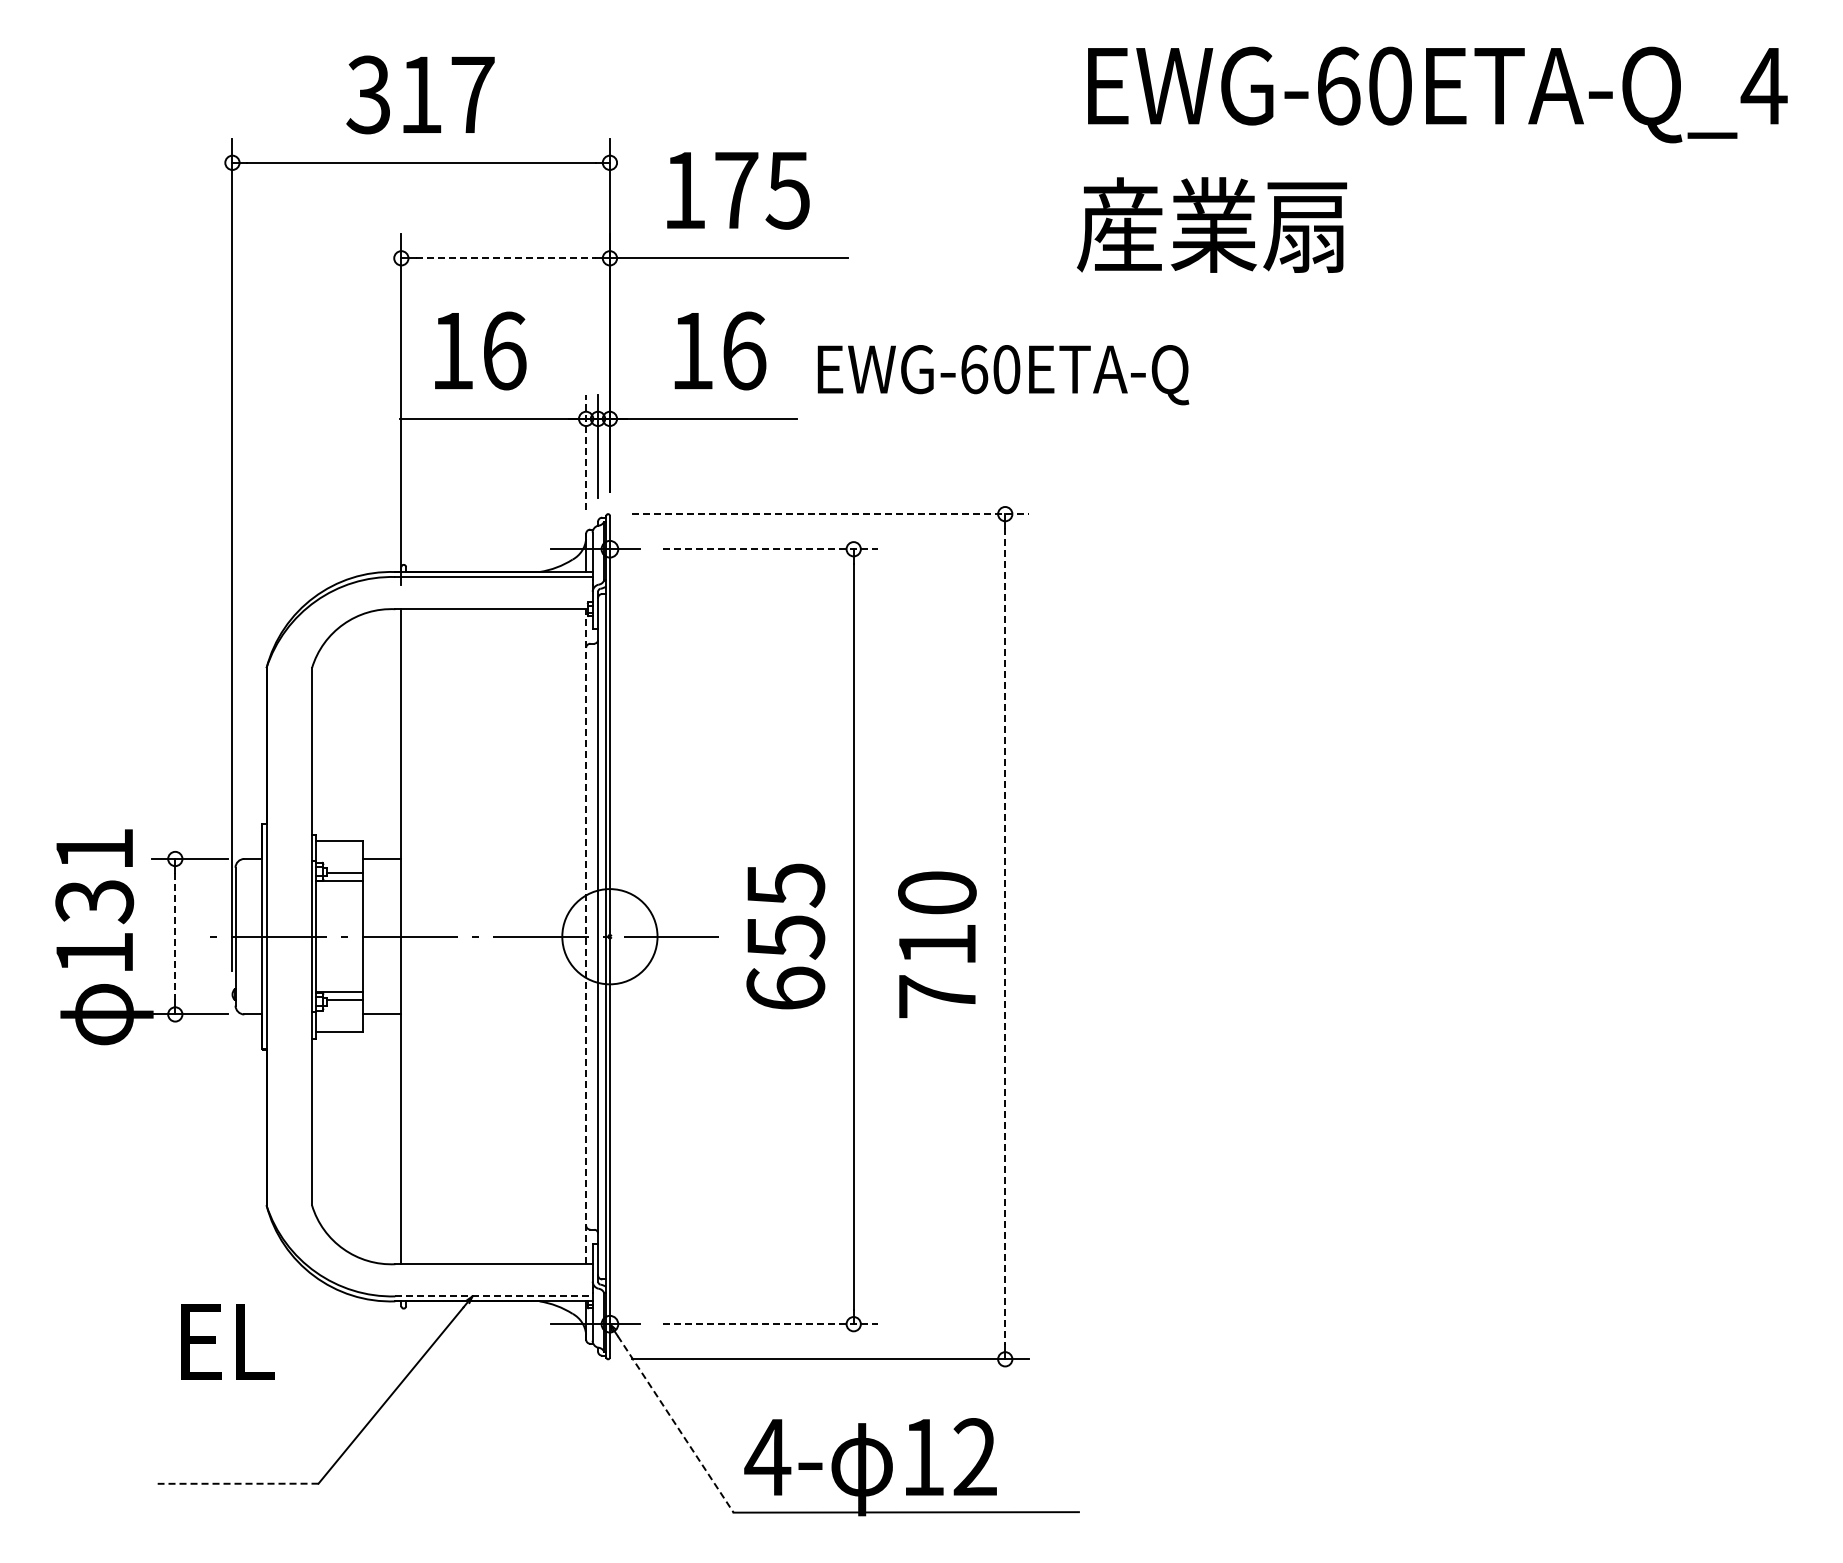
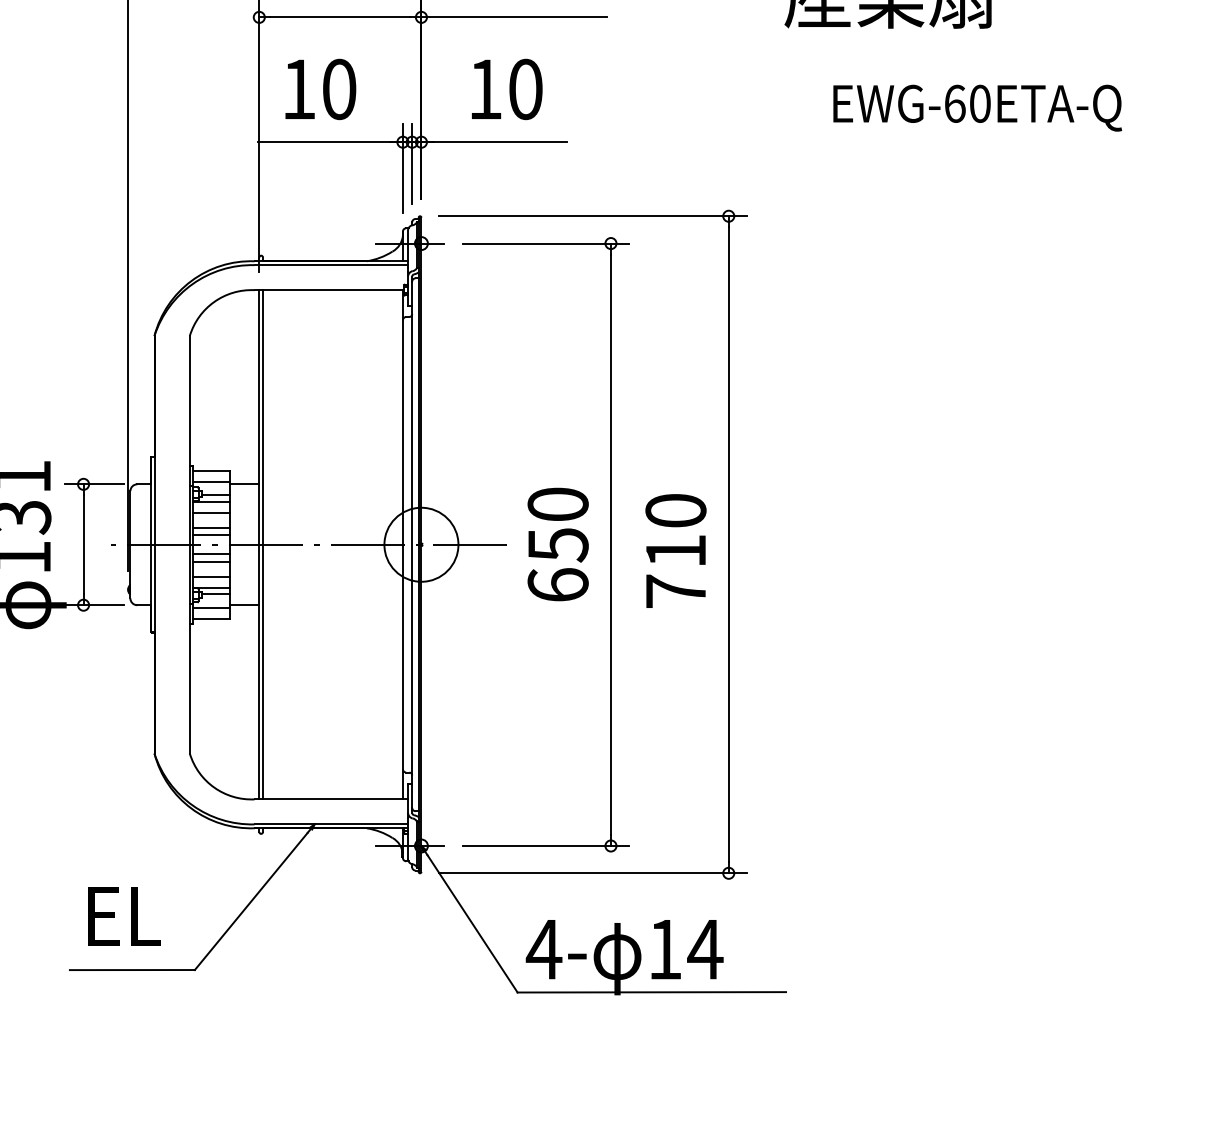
line: (505, 258) -> (340, 17), dashed -> solid
text: (504, 350) -> (339, 89), 16 -> 10
text: (744, 350) -> (526, 89), 16 -> 10
text: (1003, 375) -> (977, 108), moved
line: (586, 452) -> (403, 168), dashed -> solid
line: (830, 514) -> (592, 216), dashed -> solid
line: (770, 549) -> (546, 243), dashed -> solid
line: (339, 855) -> (211, 481), added
text: (785, 885) -> (557, 504), 655 -> 650
line: (339, 895) -> (211, 512), added
line: (339, 915) -> (211, 528), added
line: (339, 924) -> (211, 535), added
line: (406, 936) -> (263, 544), added
line: (586, 936) -> (403, 544), dashed -> solid
line: (175, 937) -> (83, 545), dashed -> solid
line: (1005, 937) -> (728, 545), dashed -> solid
line: (339, 948) -> (211, 553), added
line: (339, 958) -> (211, 561), added
line: (339, 977) -> (211, 576), added
line: (339, 1018) -> (211, 608), added
line: (493, 1296) -> (330, 824), dashed -> solid
line: (770, 1324) -> (546, 846), dashed -> solid
text: (227, 1341) -> (124, 916), moved
line: (675, 1424) -> (472, 923), dashed -> solid
text: (974, 1456) -> (704, 948), 12 -> 14
line: (237, 1483) -> (131, 969), dashed -> solid

